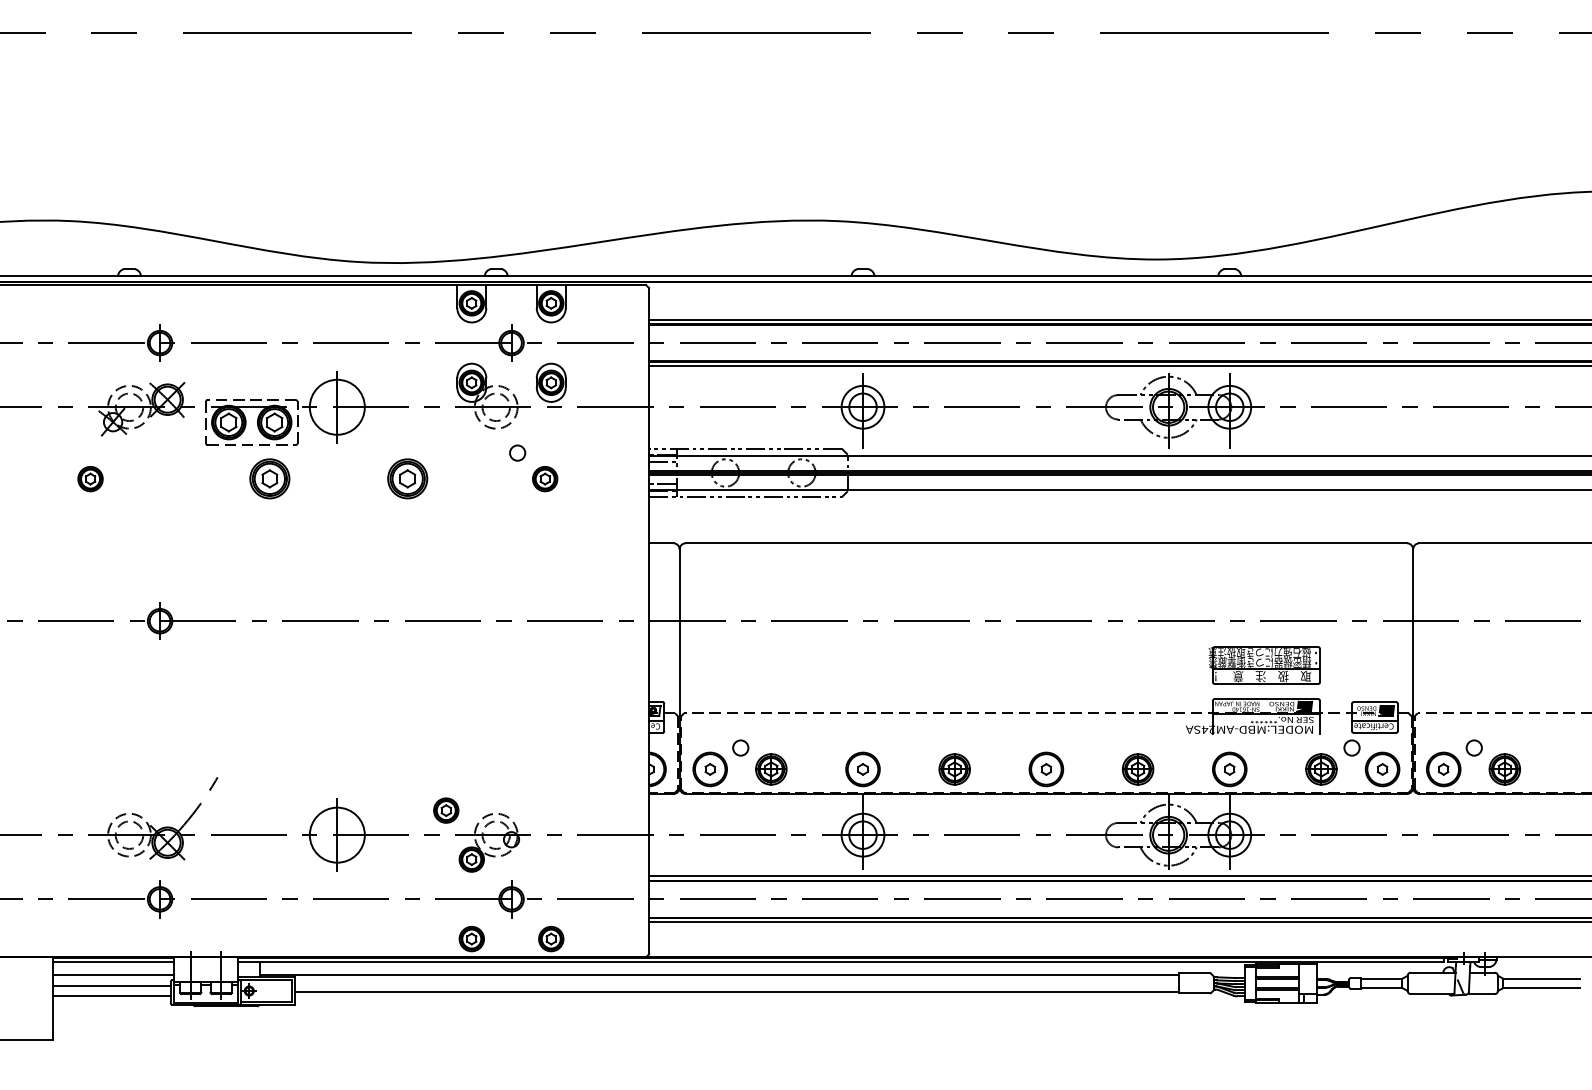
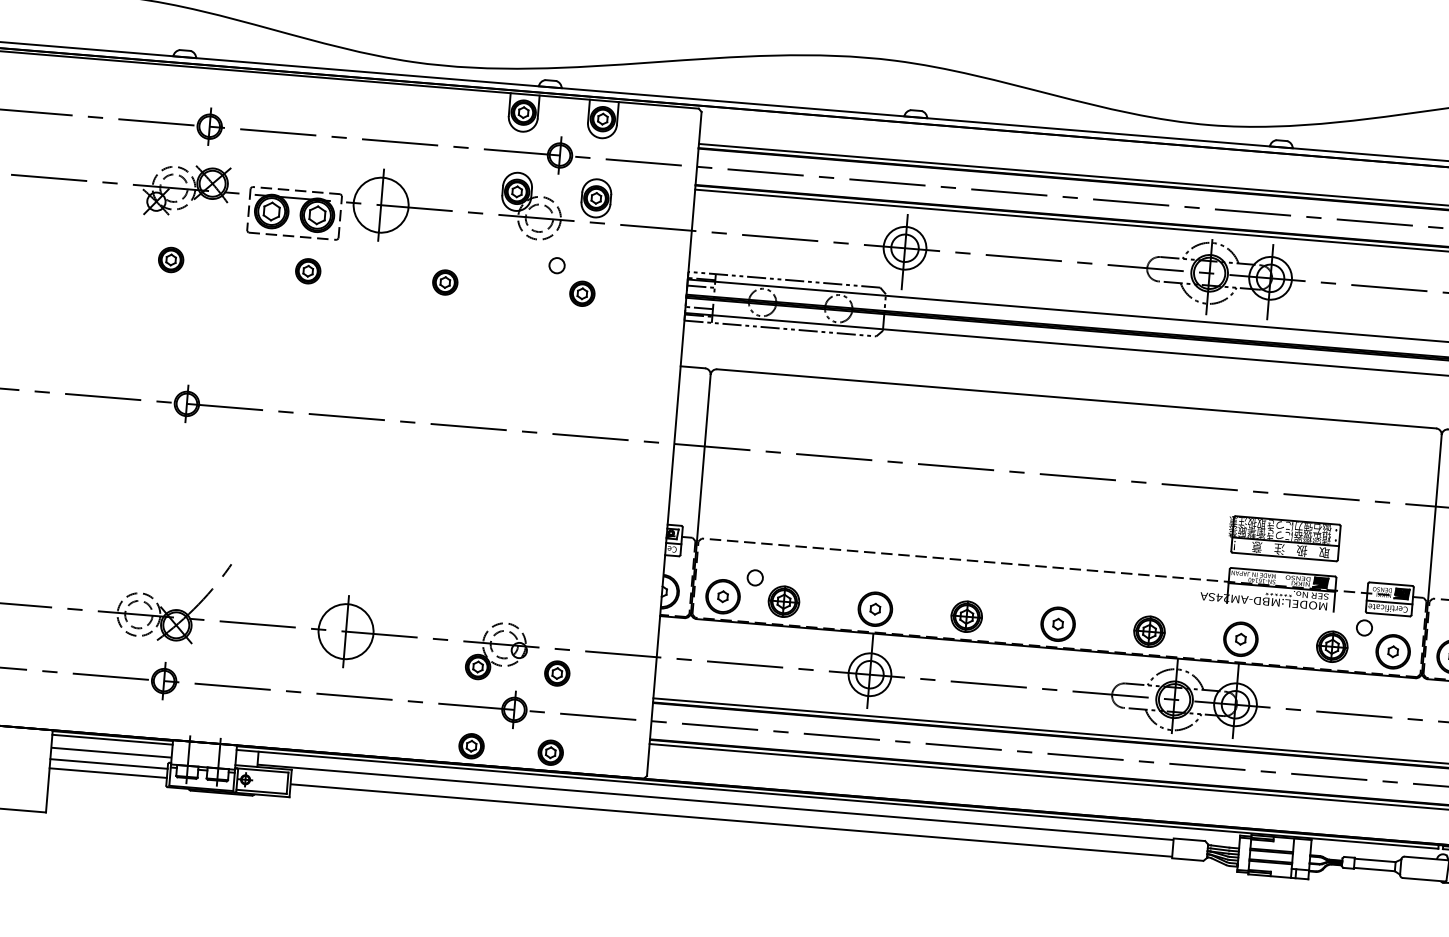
part: (90, 479) -> (171, 260), moved
part: (270, 479) -> (308, 271), size x0.62
part: (407, 479) -> (445, 282), size x0.62
part: (446, 810) -> (557, 673), moved

